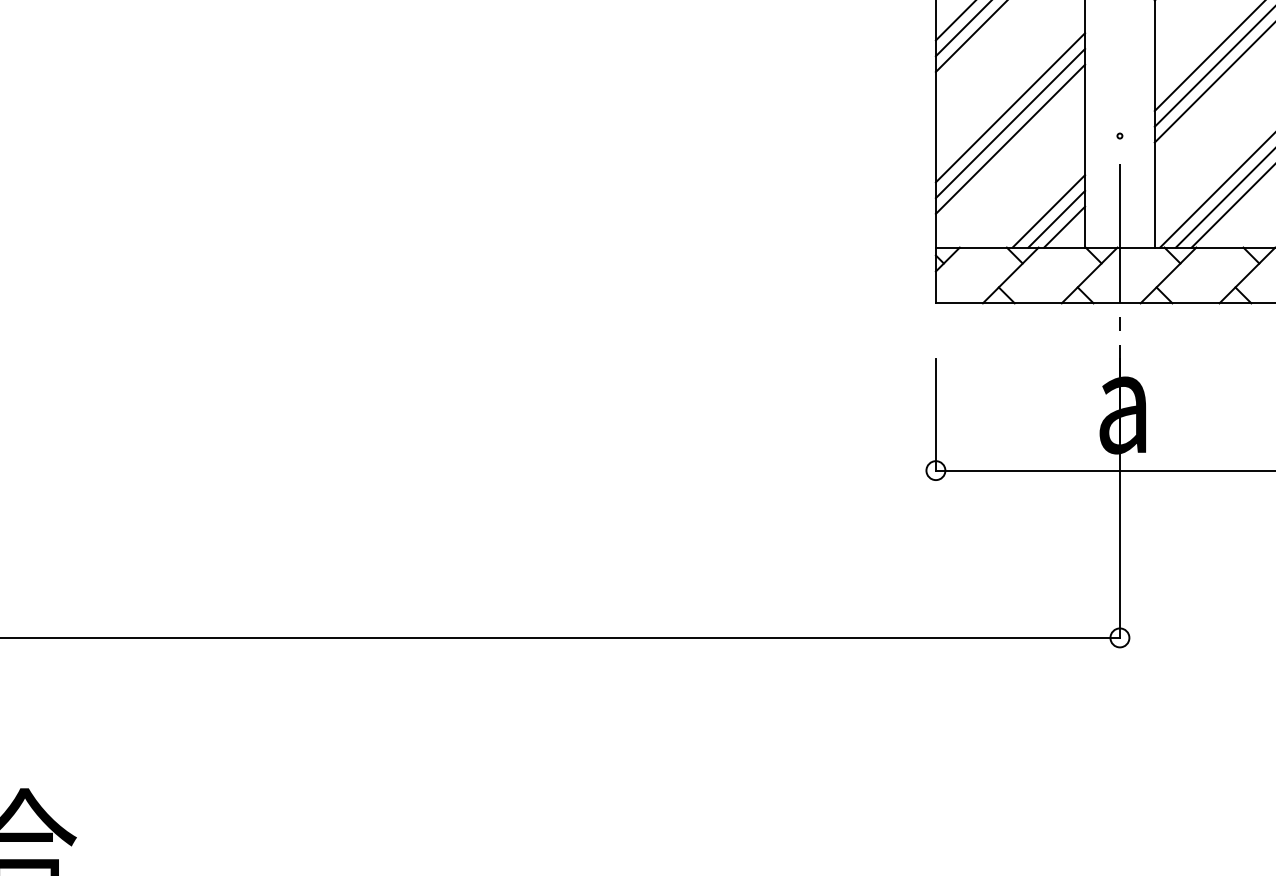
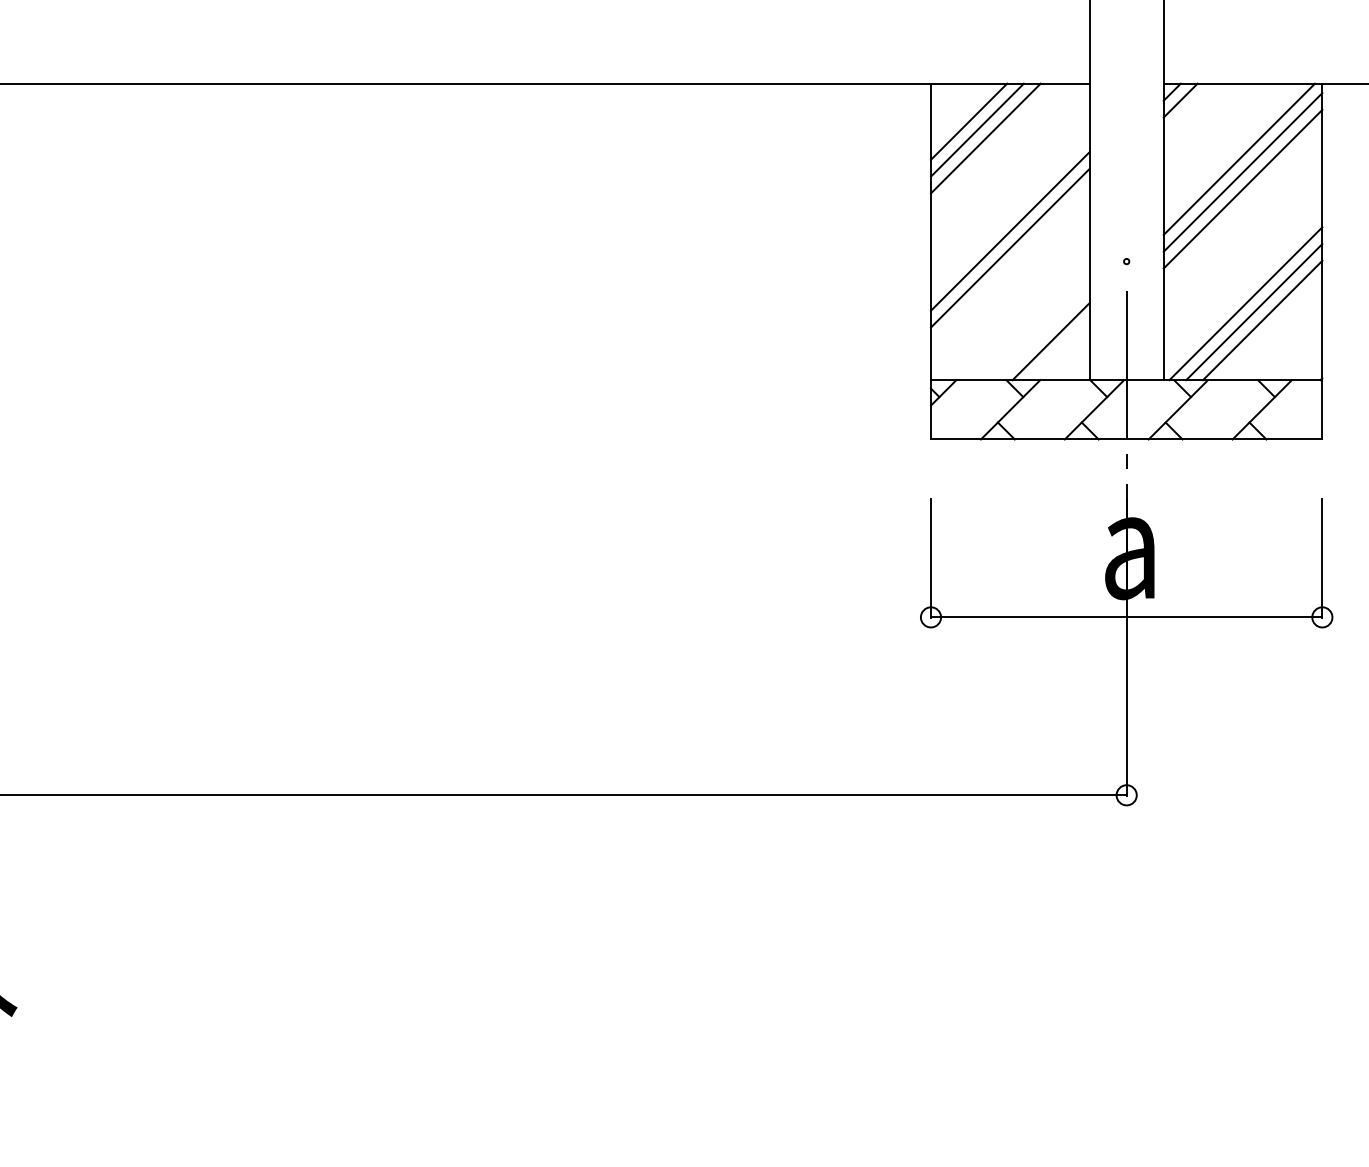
line: (1009, 138) -> (1009, 264), removed
line: (1056, 218) -> (1059, 349), removed
line: (1064, 227) -> (1067, 358), removed

